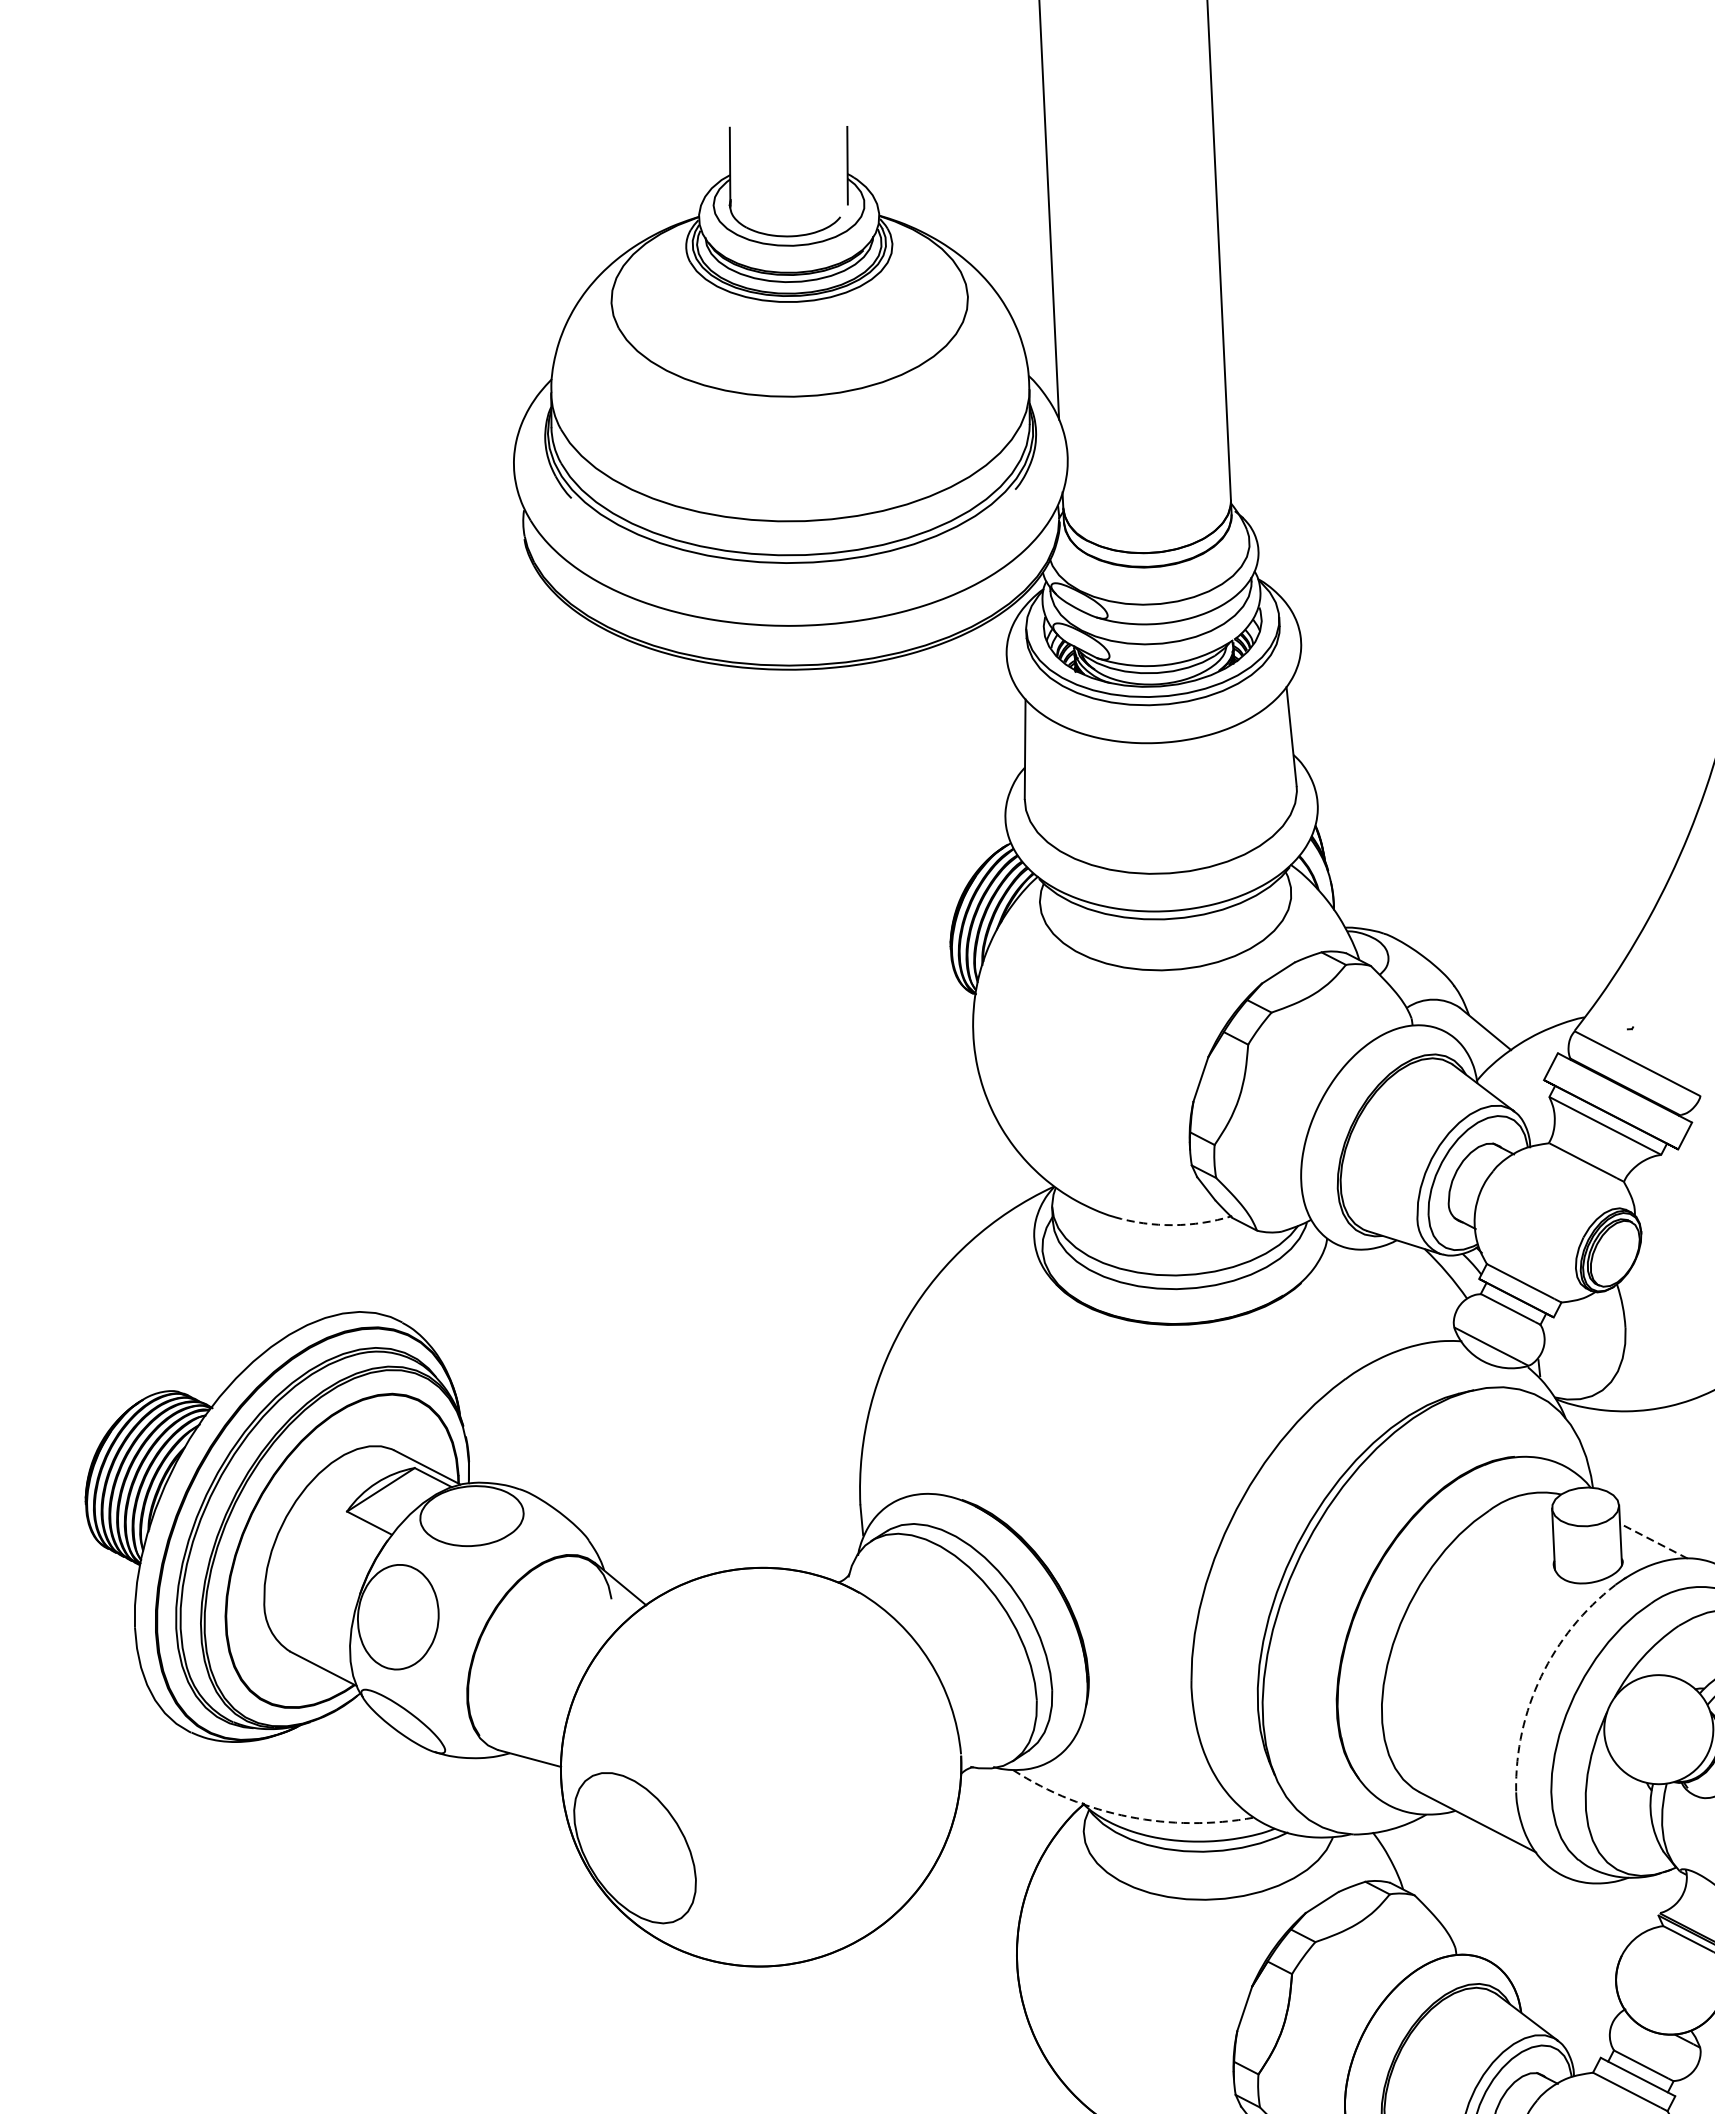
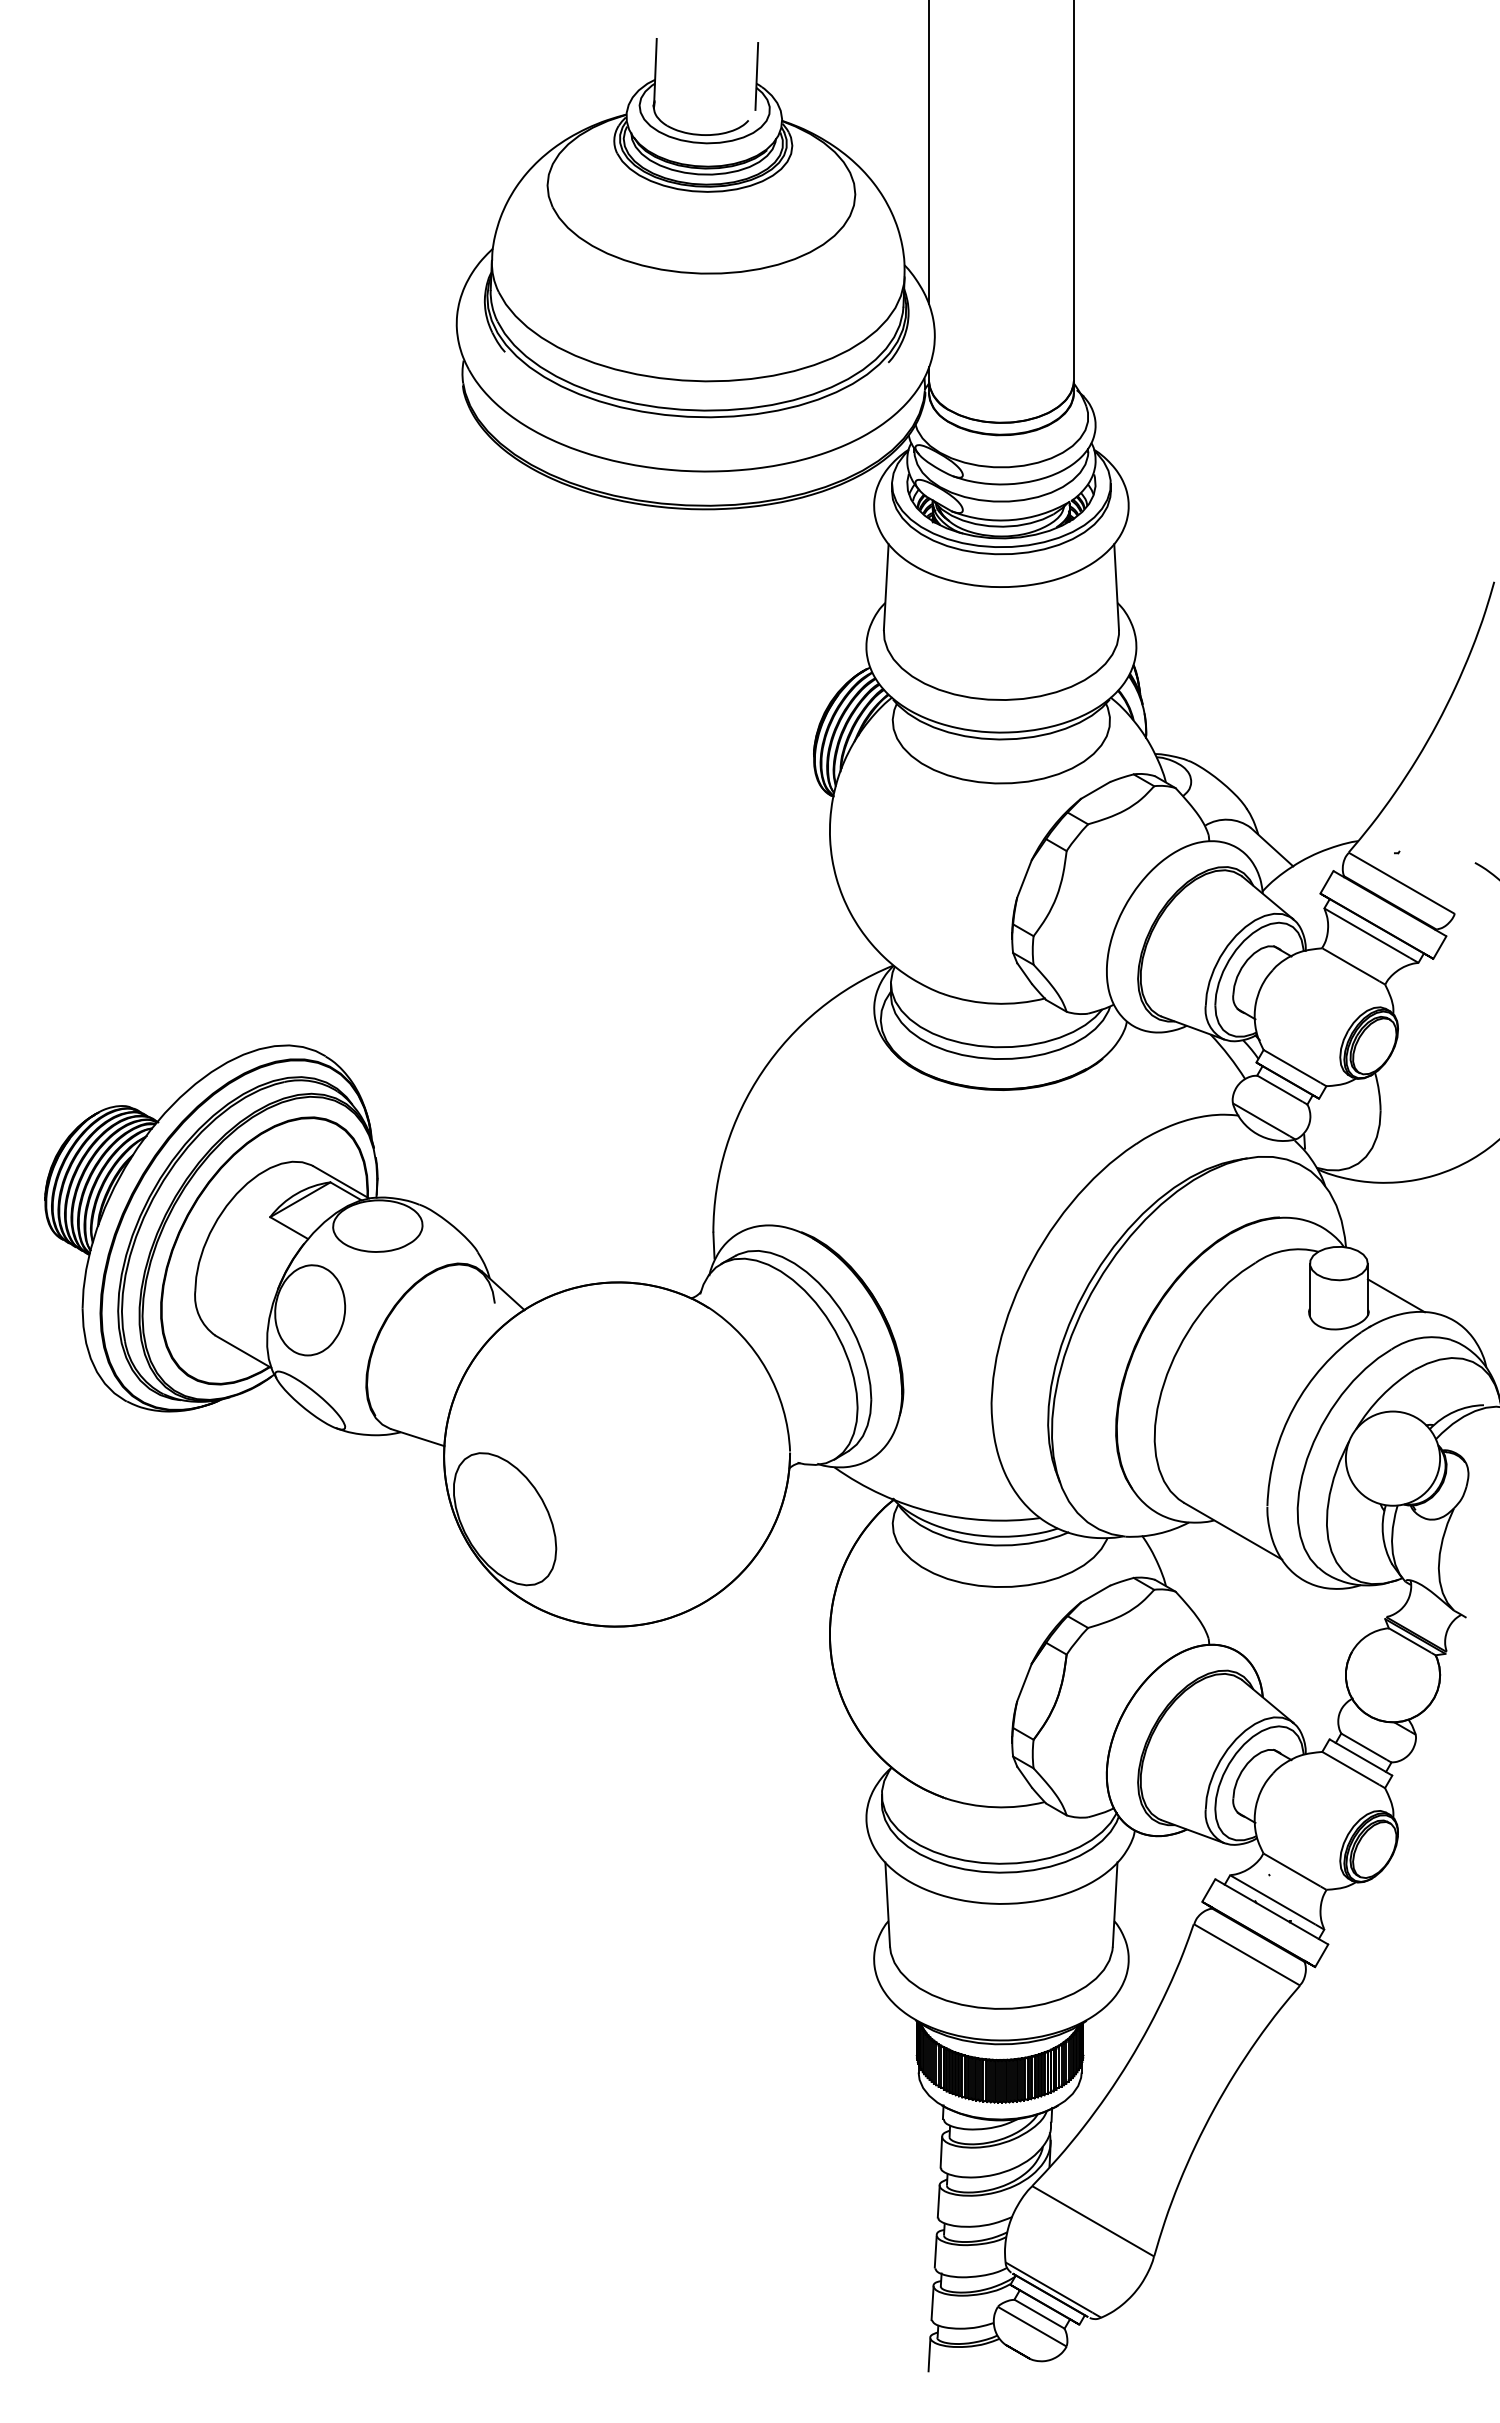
arc: (1173, 1224) -> (994, 1003), dashed -> solid
line: (1653, 1540) -> (1396, 1295), dashed -> solid
arc: (1540, 1677) -> (1293, 1408), dashed -> solid
arc: (1129, 1817) -> (932, 1512), dashed -> solid

